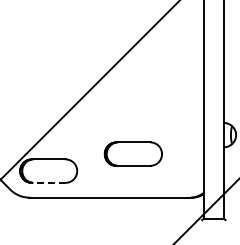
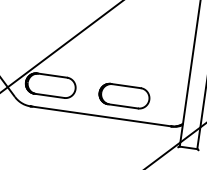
part: (132, 153) -> (123, 95), moved
line: (48, 182) -> (49, 95), dashed -> solid

